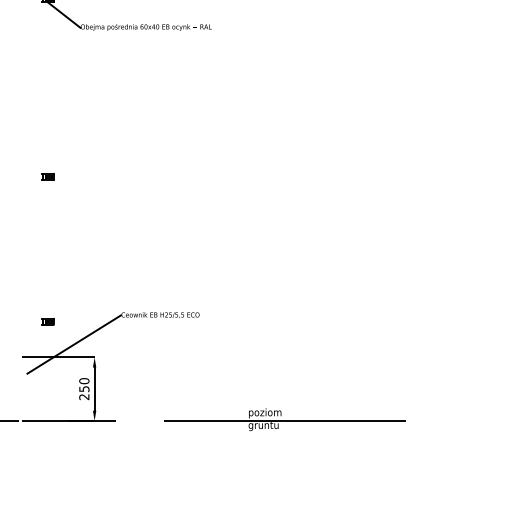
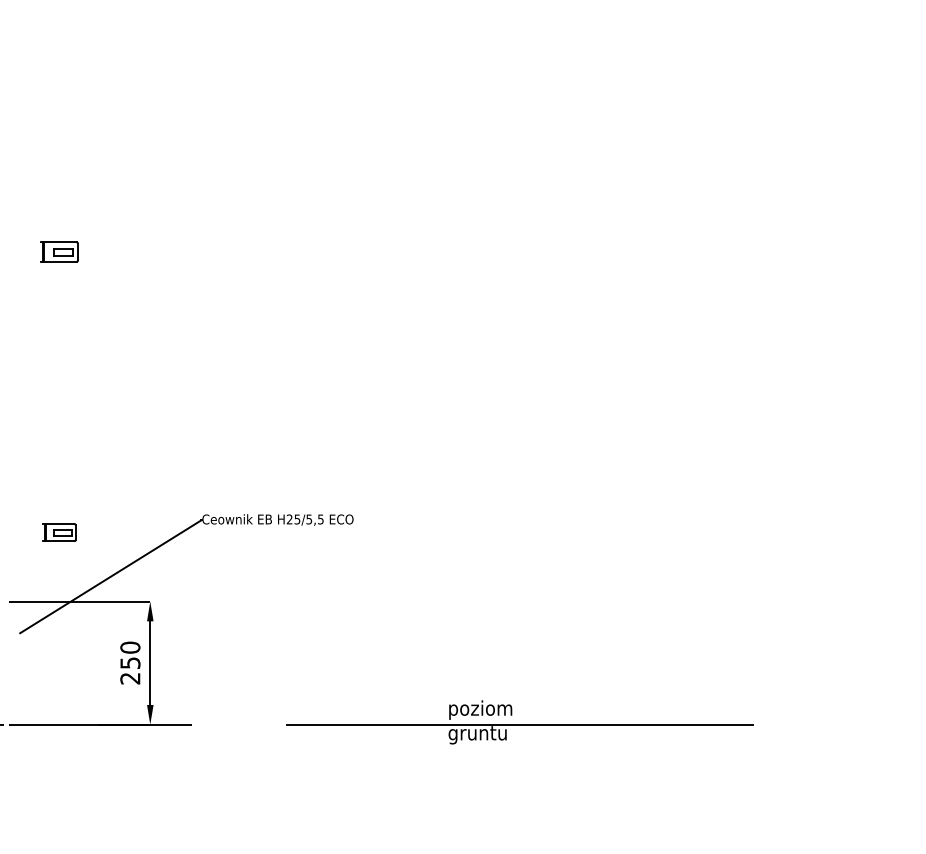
part: (47, 176) -> (59, 251), size x1.6
part: (47, 321) -> (59, 532), size x1.4

